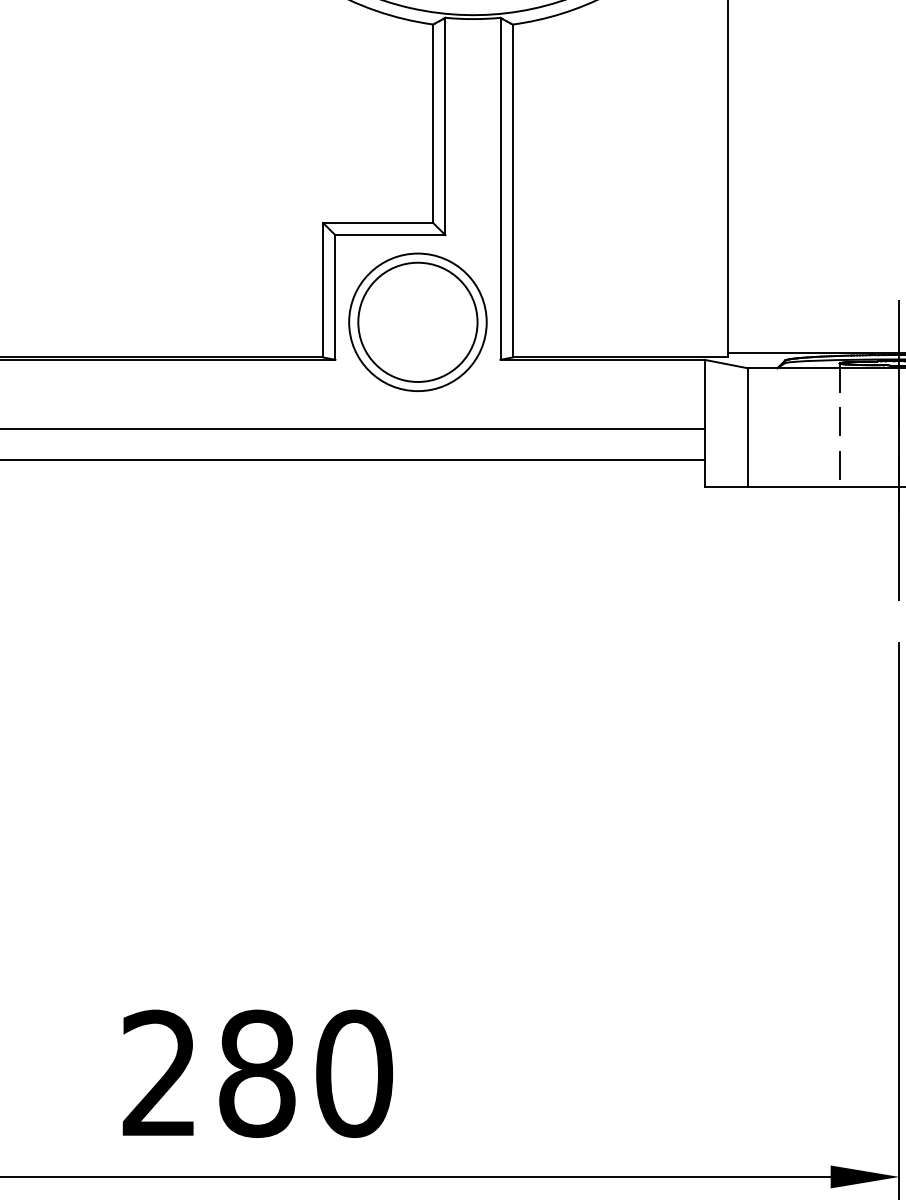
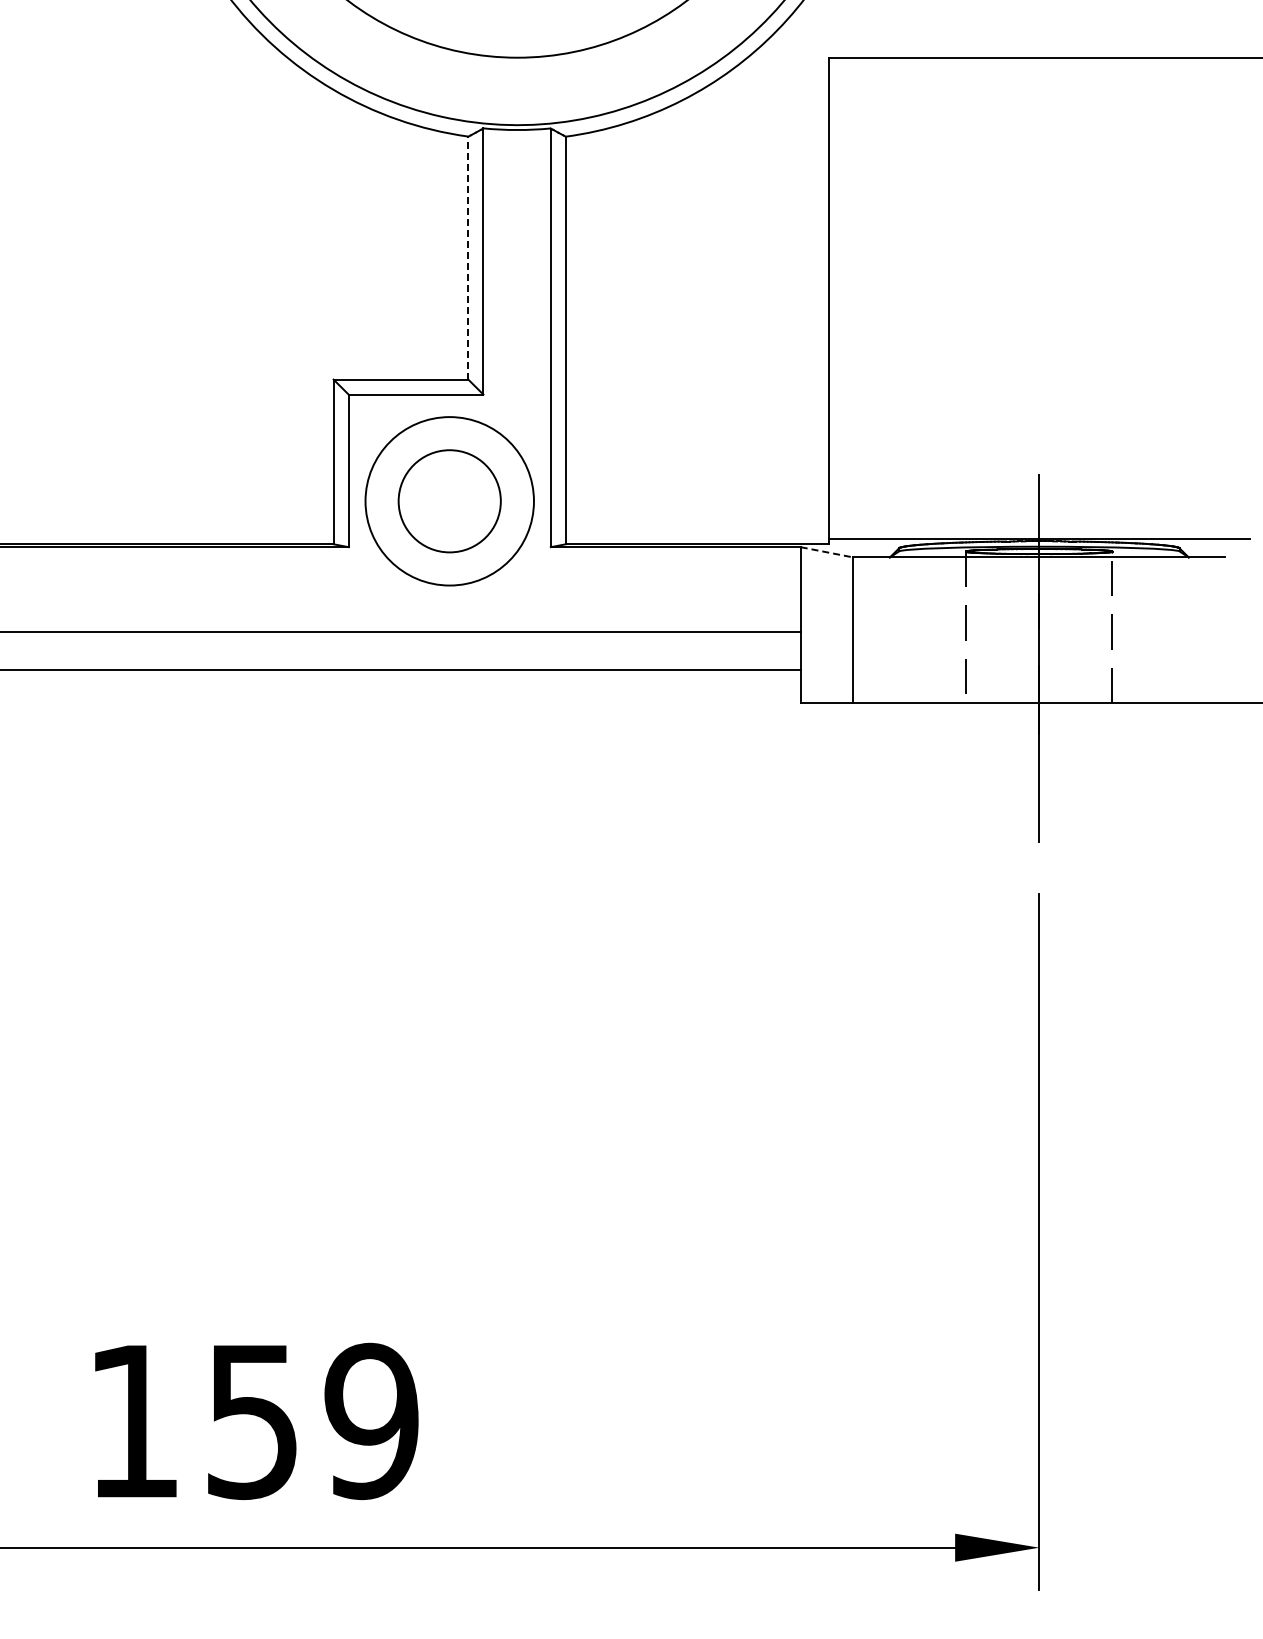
line: (433, 123) -> (468, 257), solid -> dashed
circle: (417, 322) -> (449, 501), size x0.7
line: (726, 364) -> (827, 552), solid -> dashed
text: (257, 1073) -> (253, 1421), 280 -> 159

